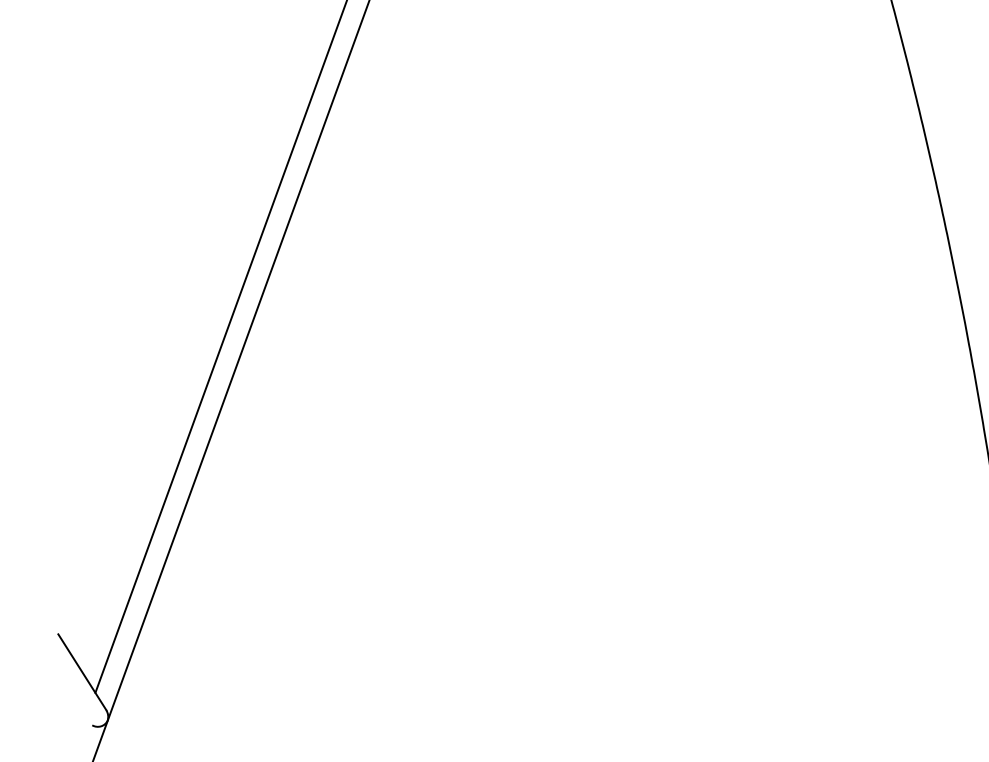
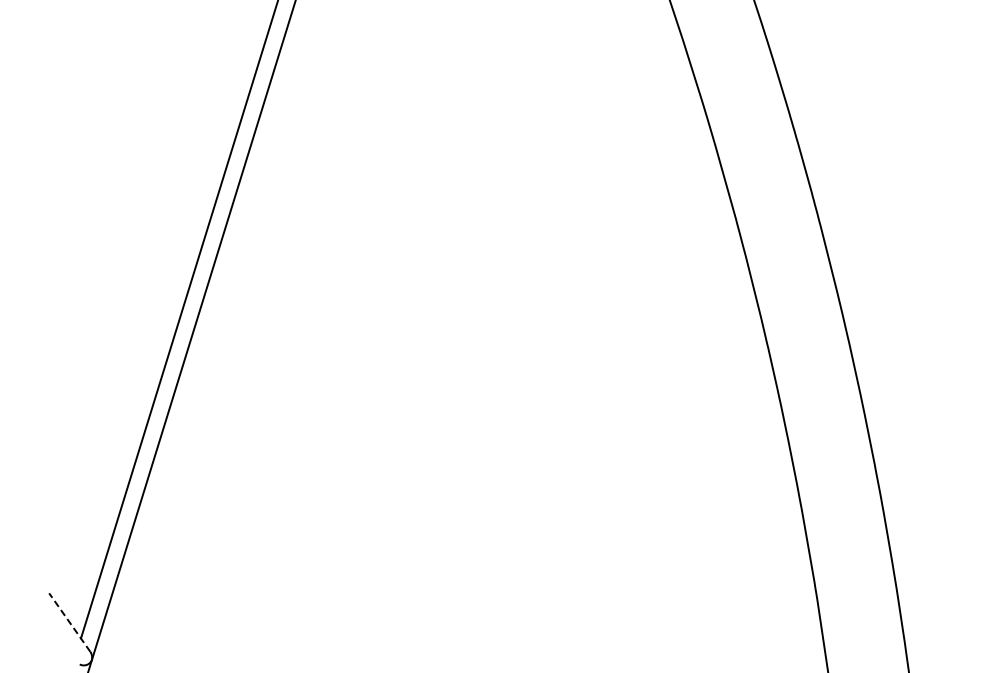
line: (82, 672) -> (69, 622), solid -> dashed

